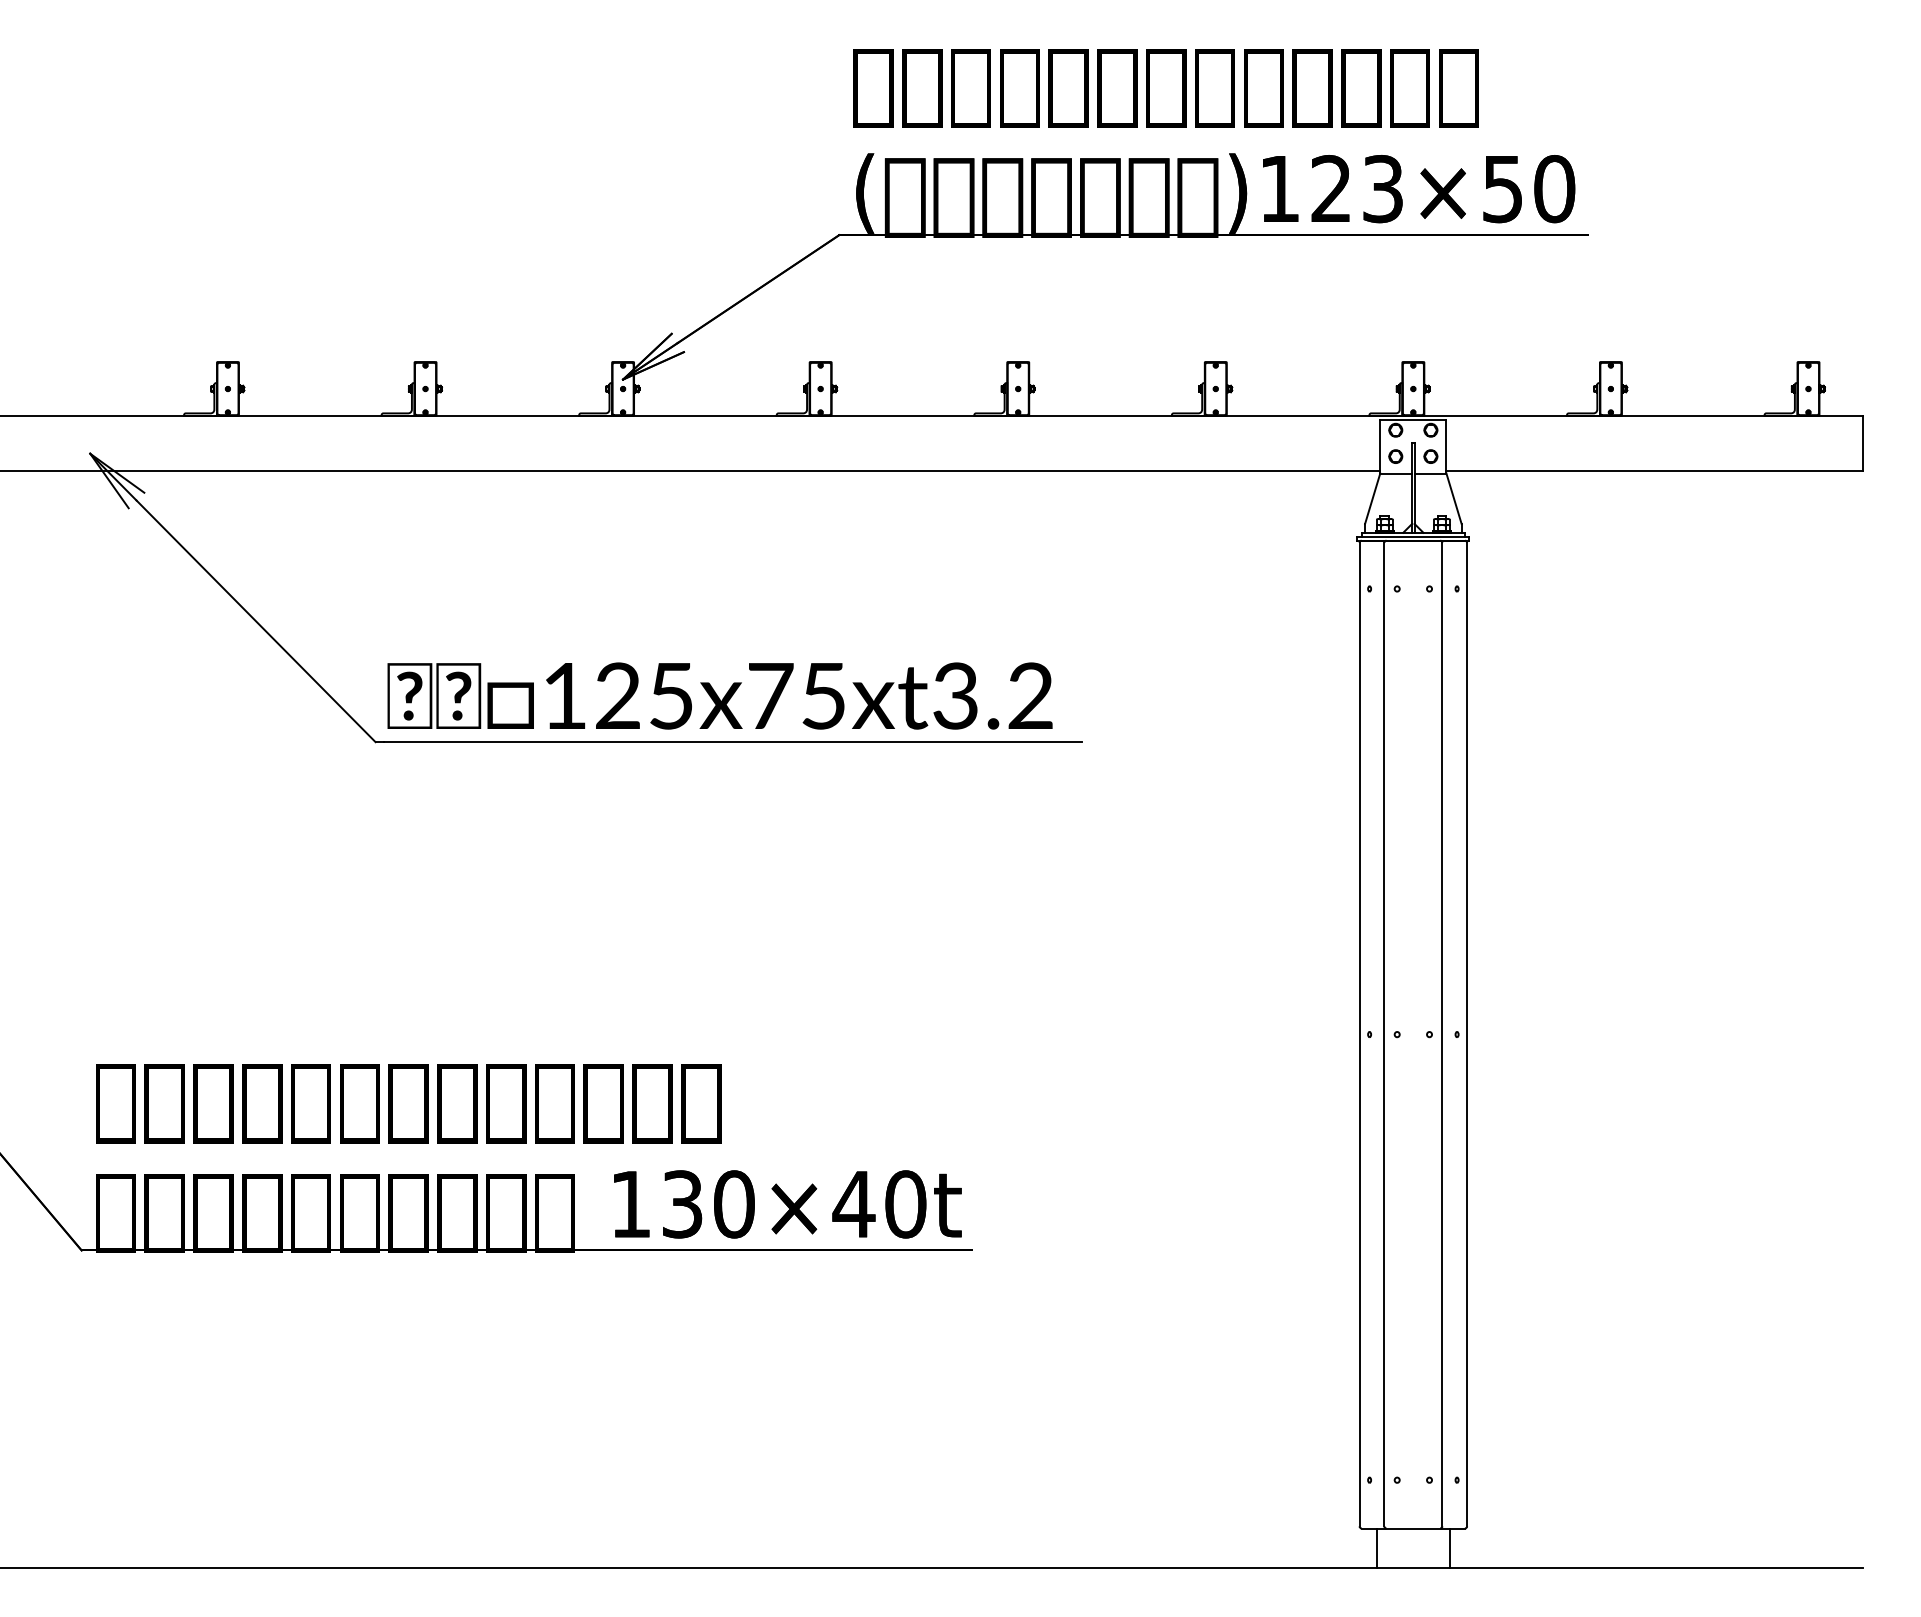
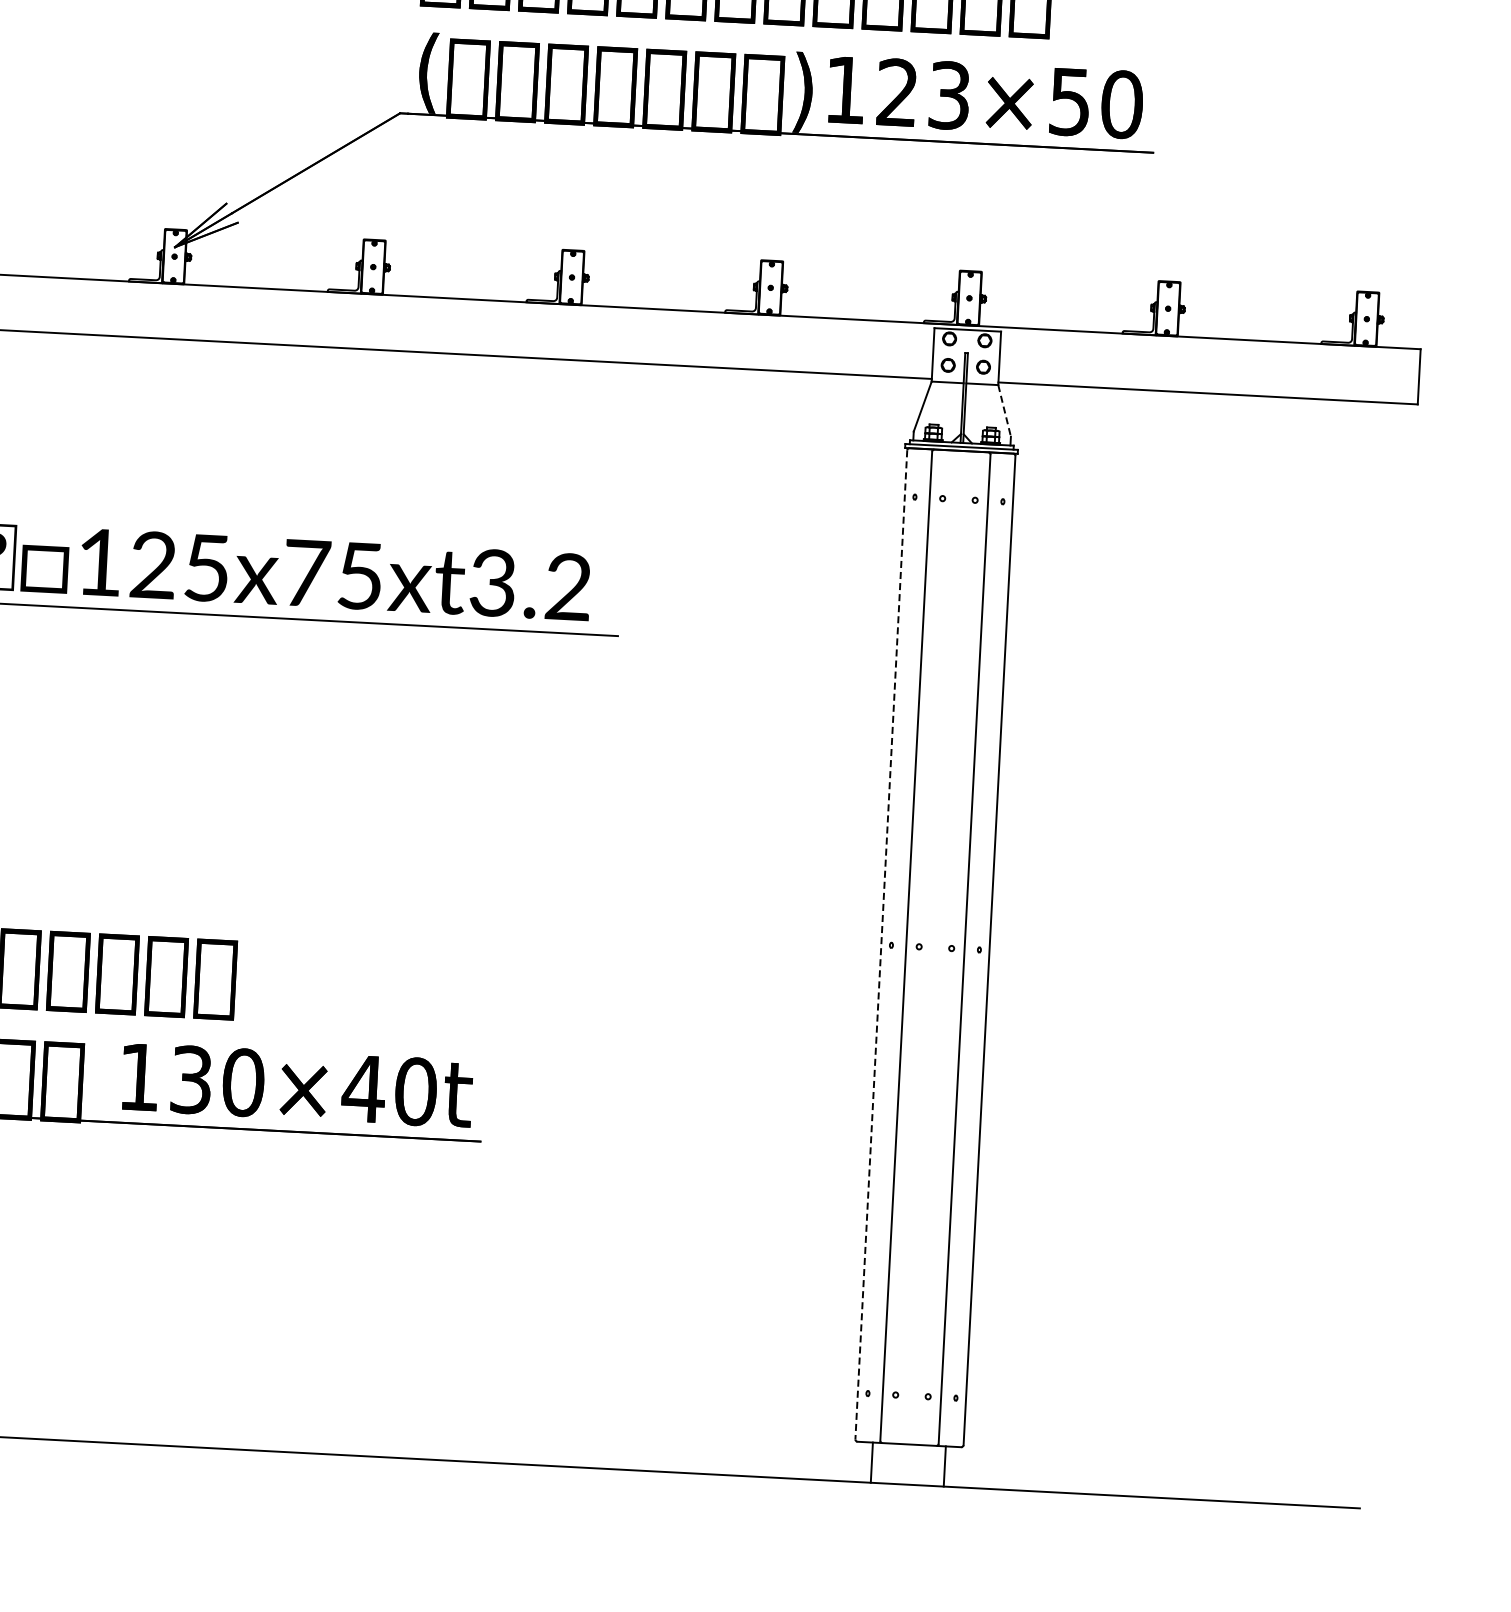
line: (1454, 499) -> (1005, 411), solid -> dashed
line: (1359, 1034) -> (881, 944), solid -> dashed

